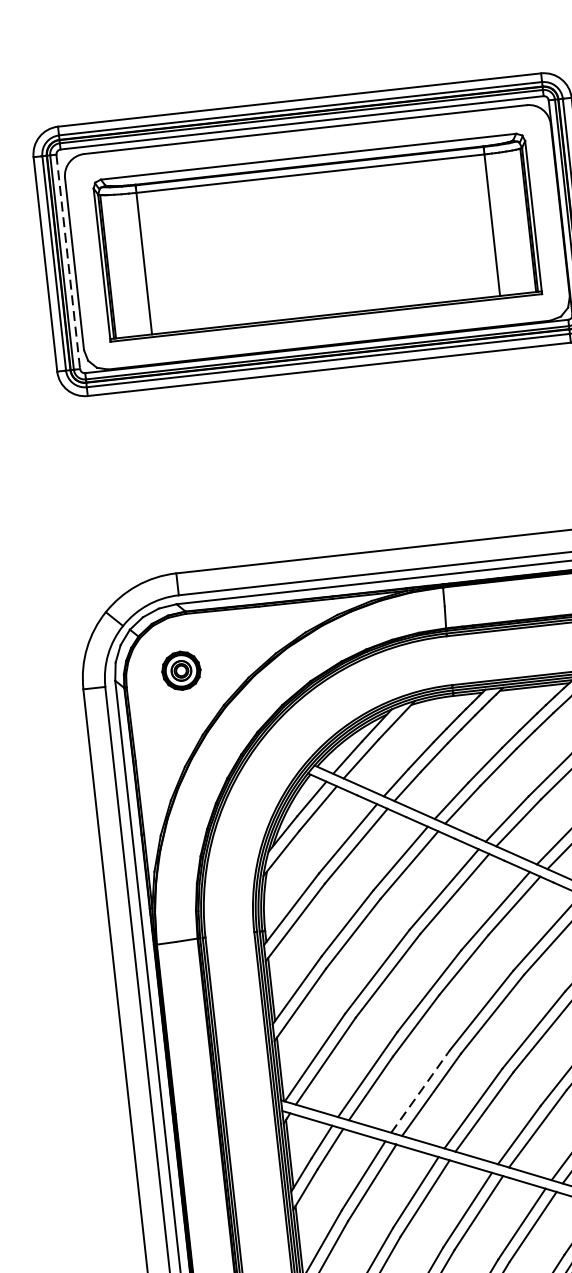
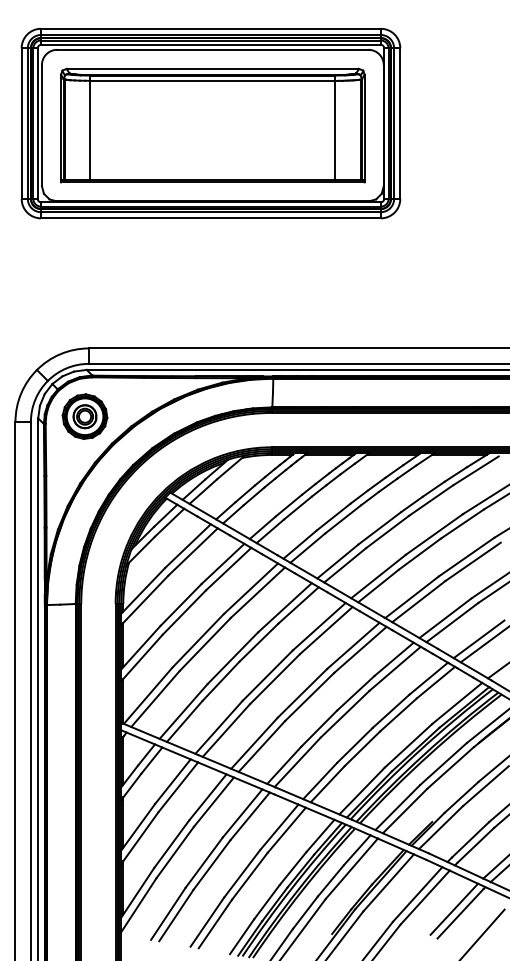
line: (68, 263) -> (37, 124), dashed -> solid
part: (180, 670) -> (84, 416), size x1.67
line: (421, 1091) -> (219, 727), dashed -> solid

